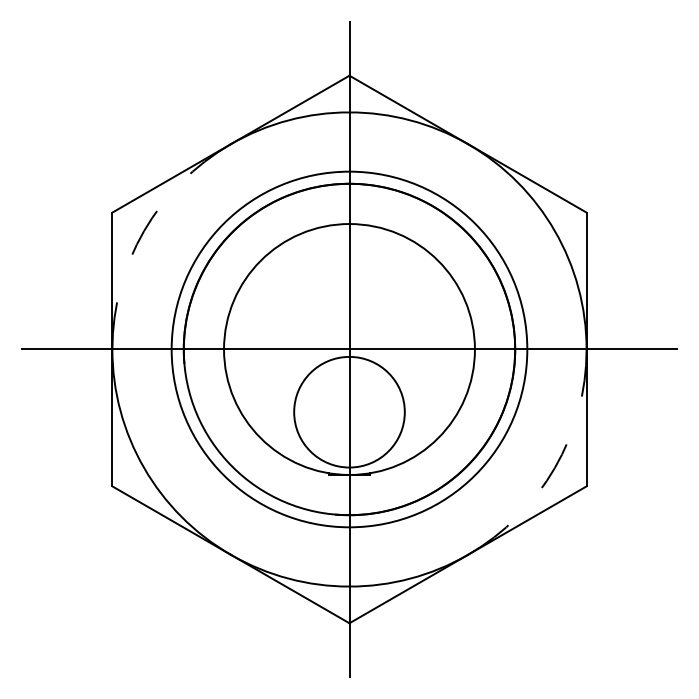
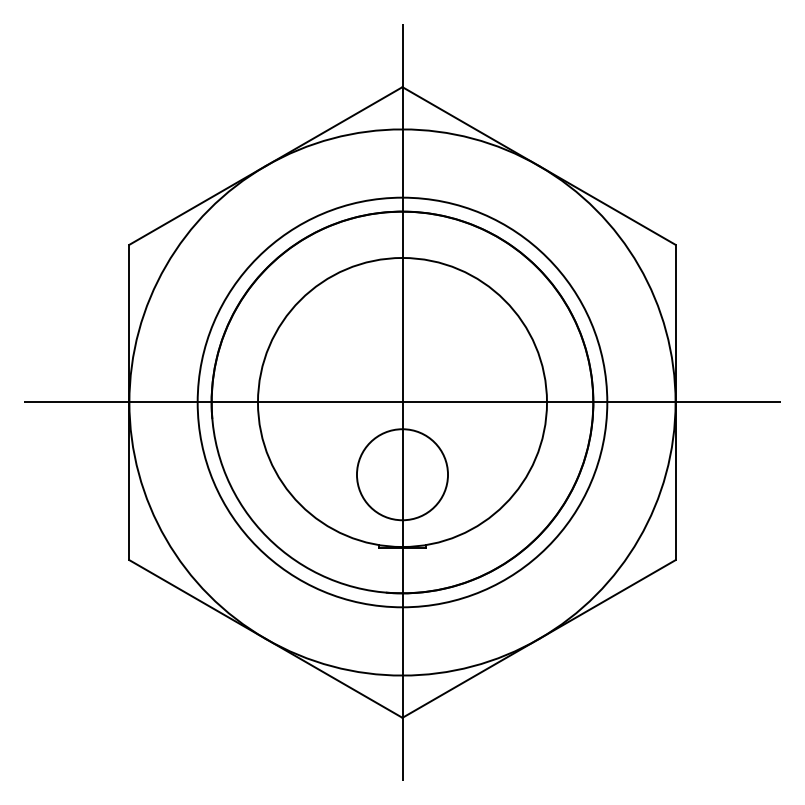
arc: (144, 230) -> (166, 265), dashed -> solid
circle: (349, 411) -> (402, 473), size x0.71
arc: (554, 468) -> (638, 539), dashed -> solid

